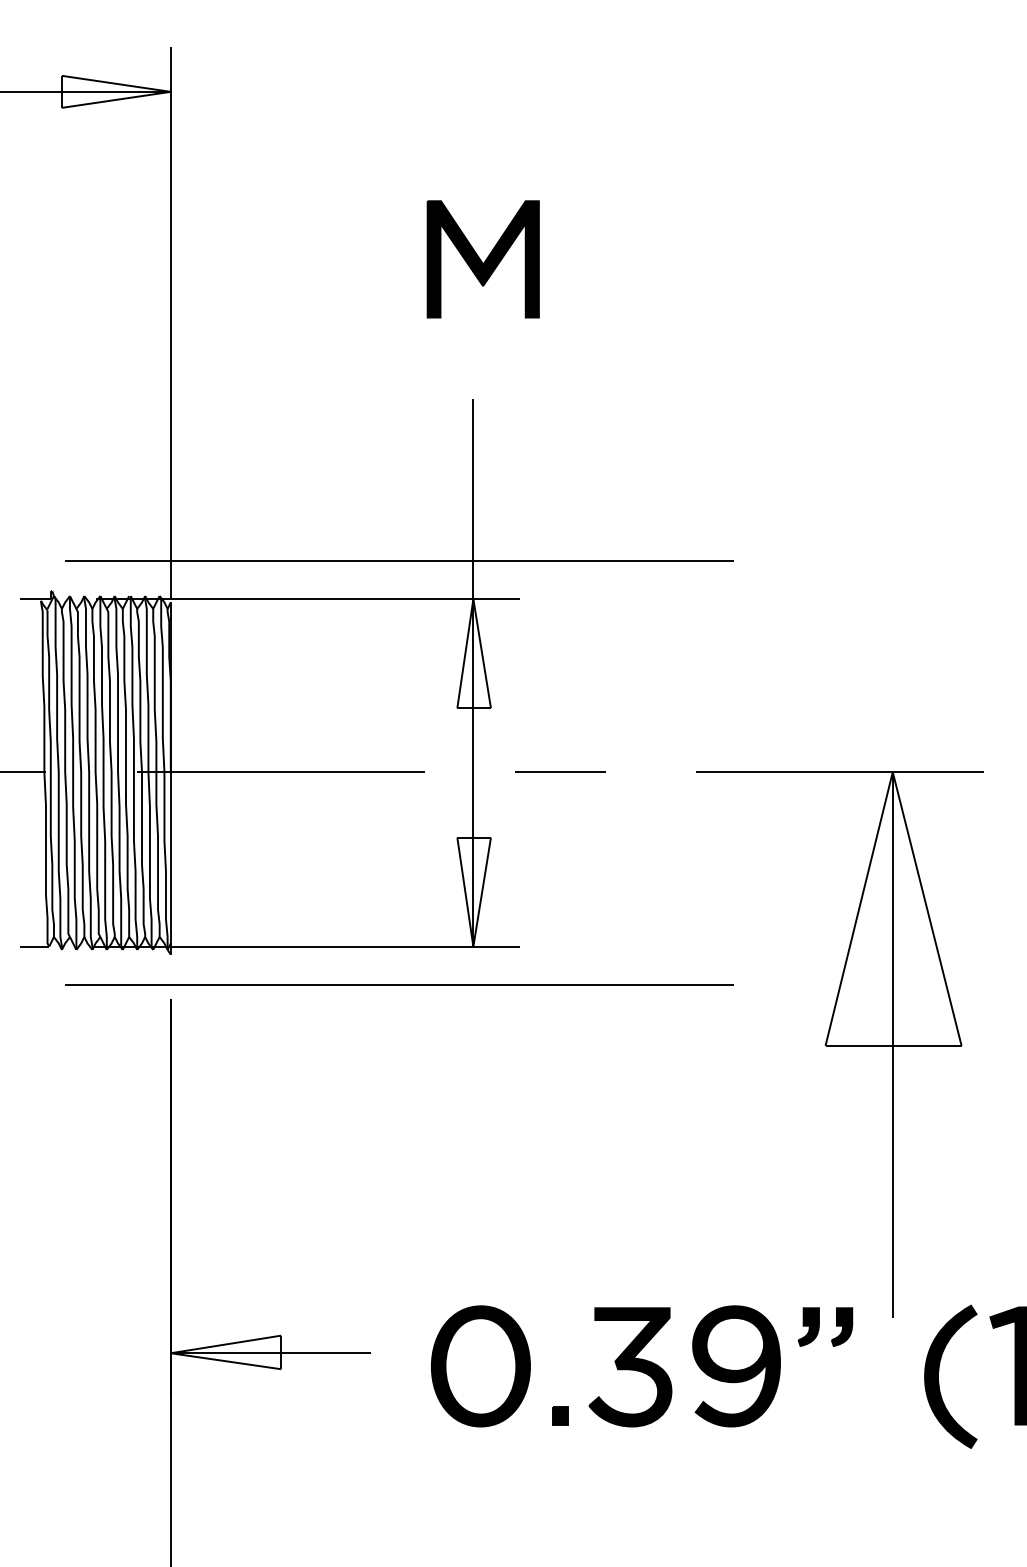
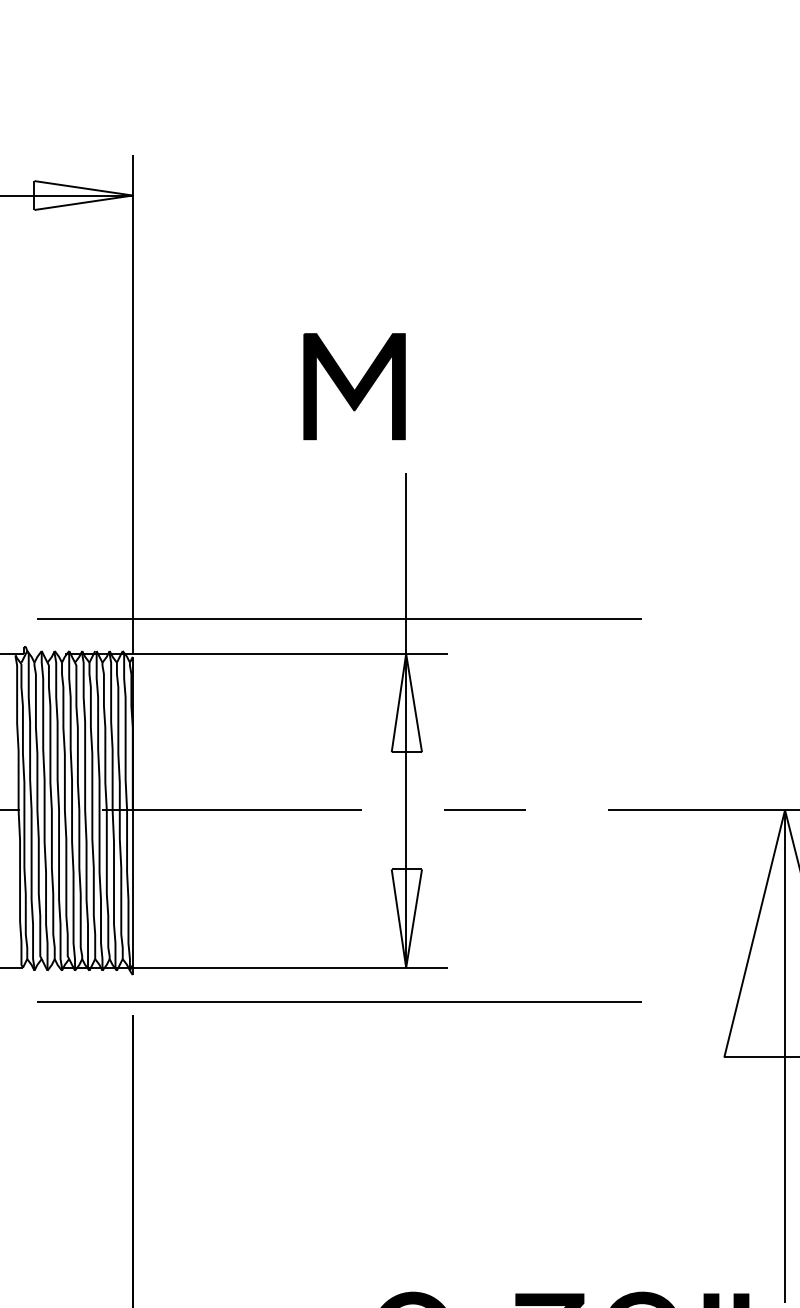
part: (482, 259) -> (353, 386), moved

